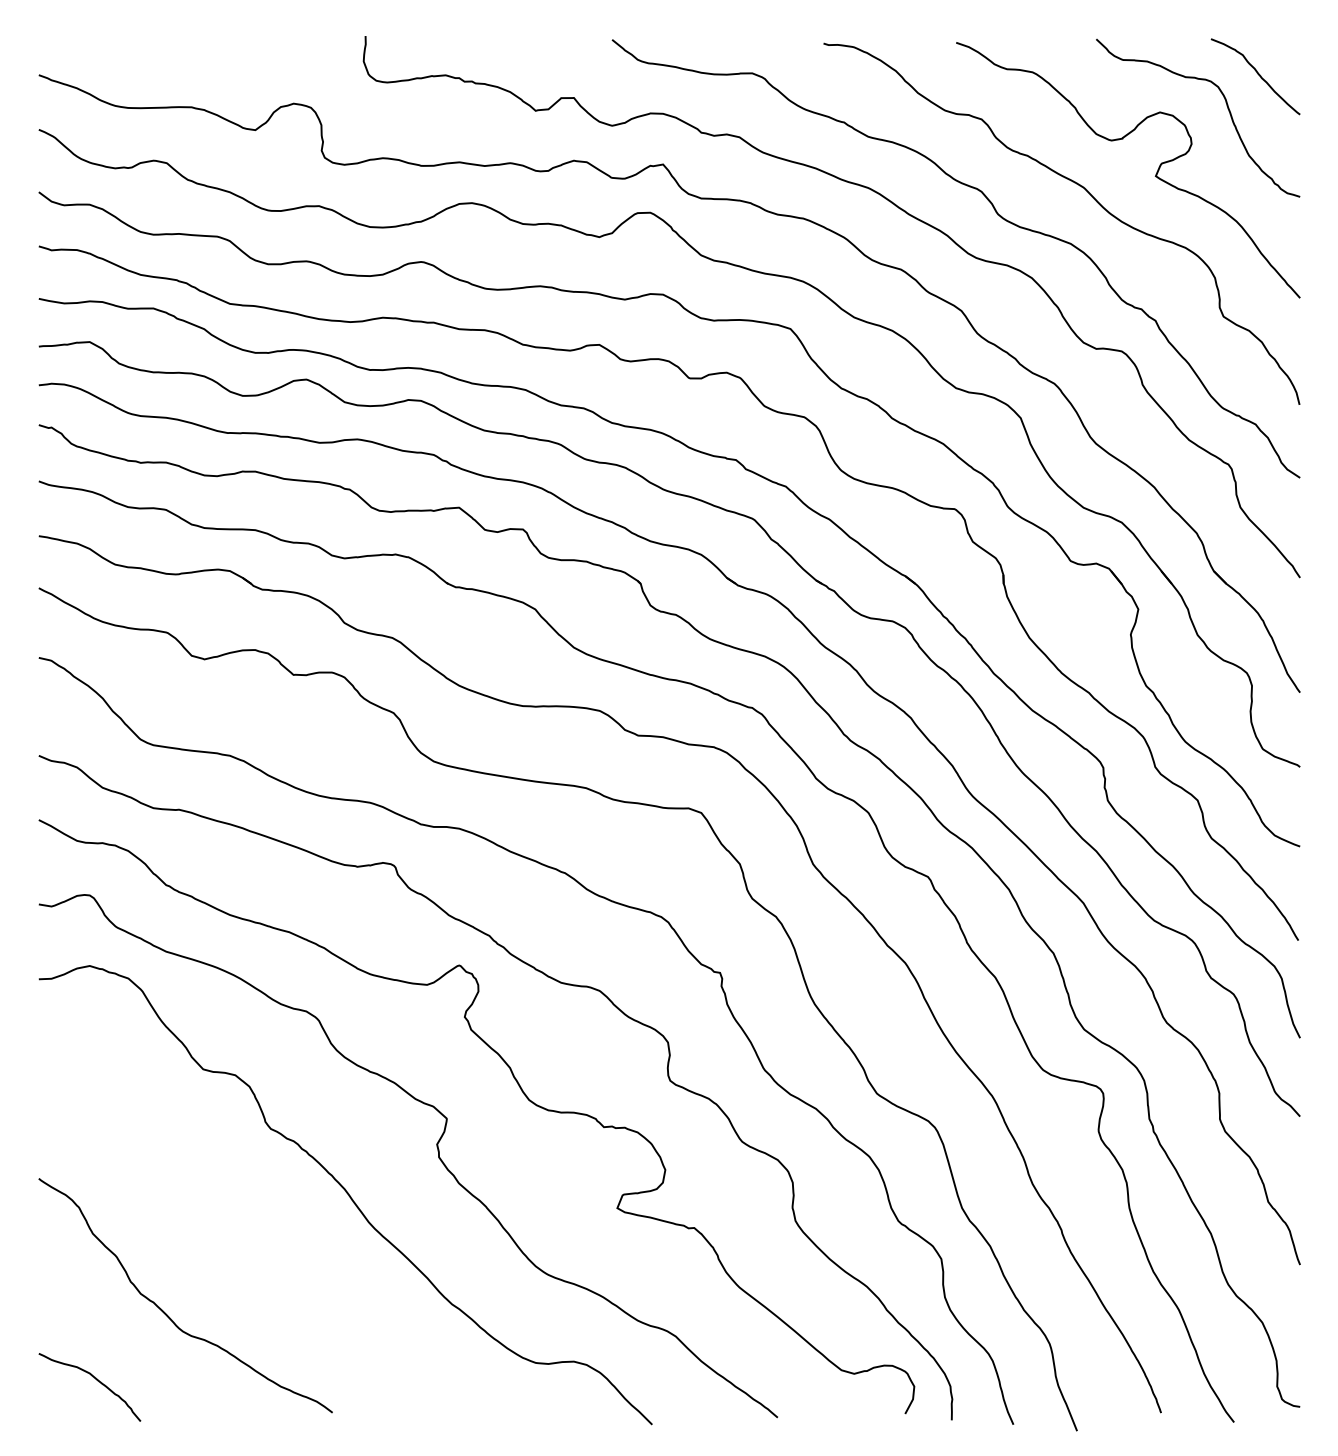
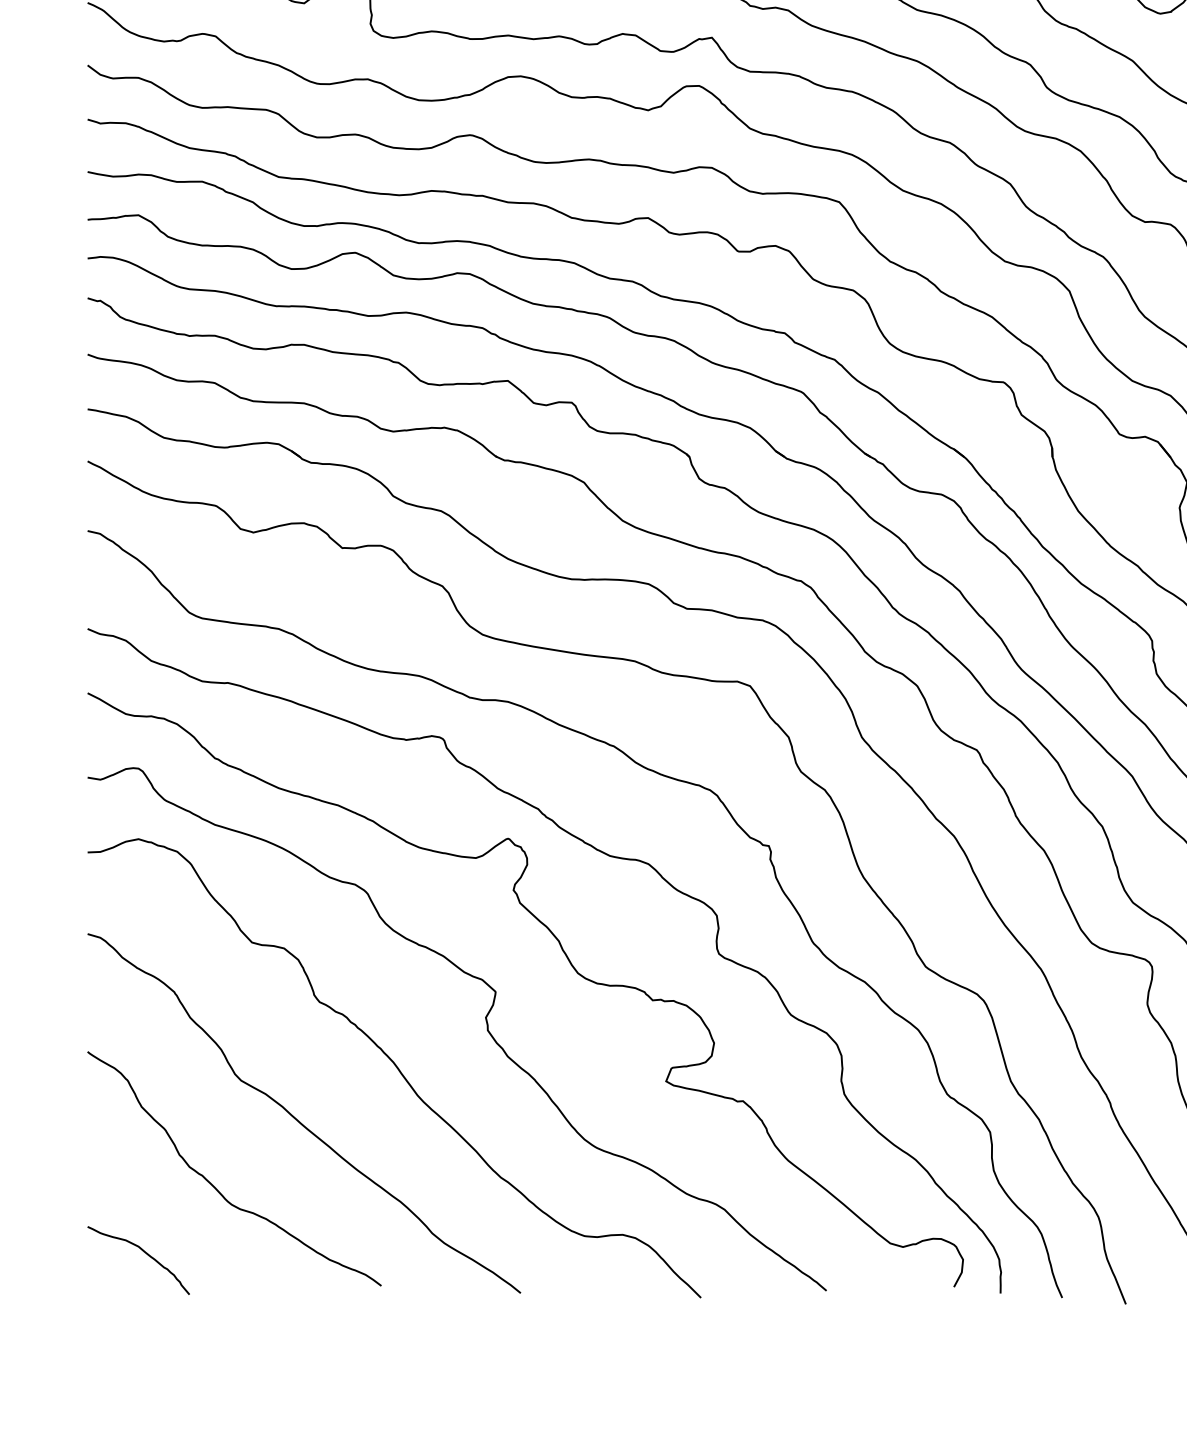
curve: (249, 1246) -> (298, 1119), added

